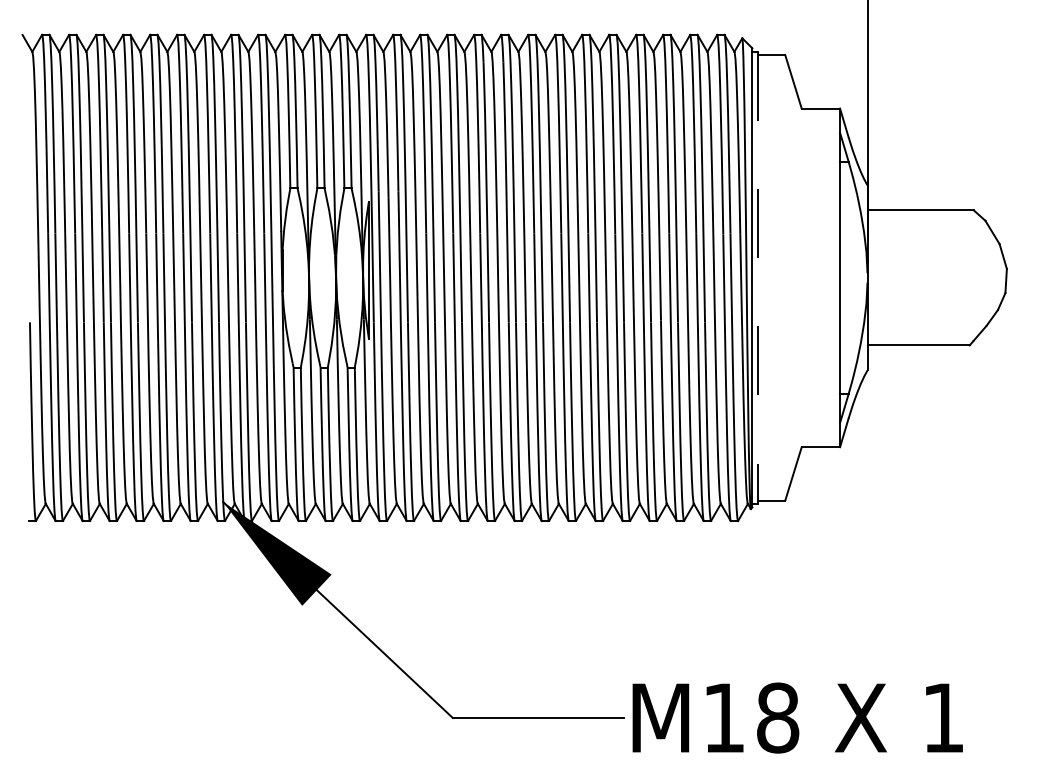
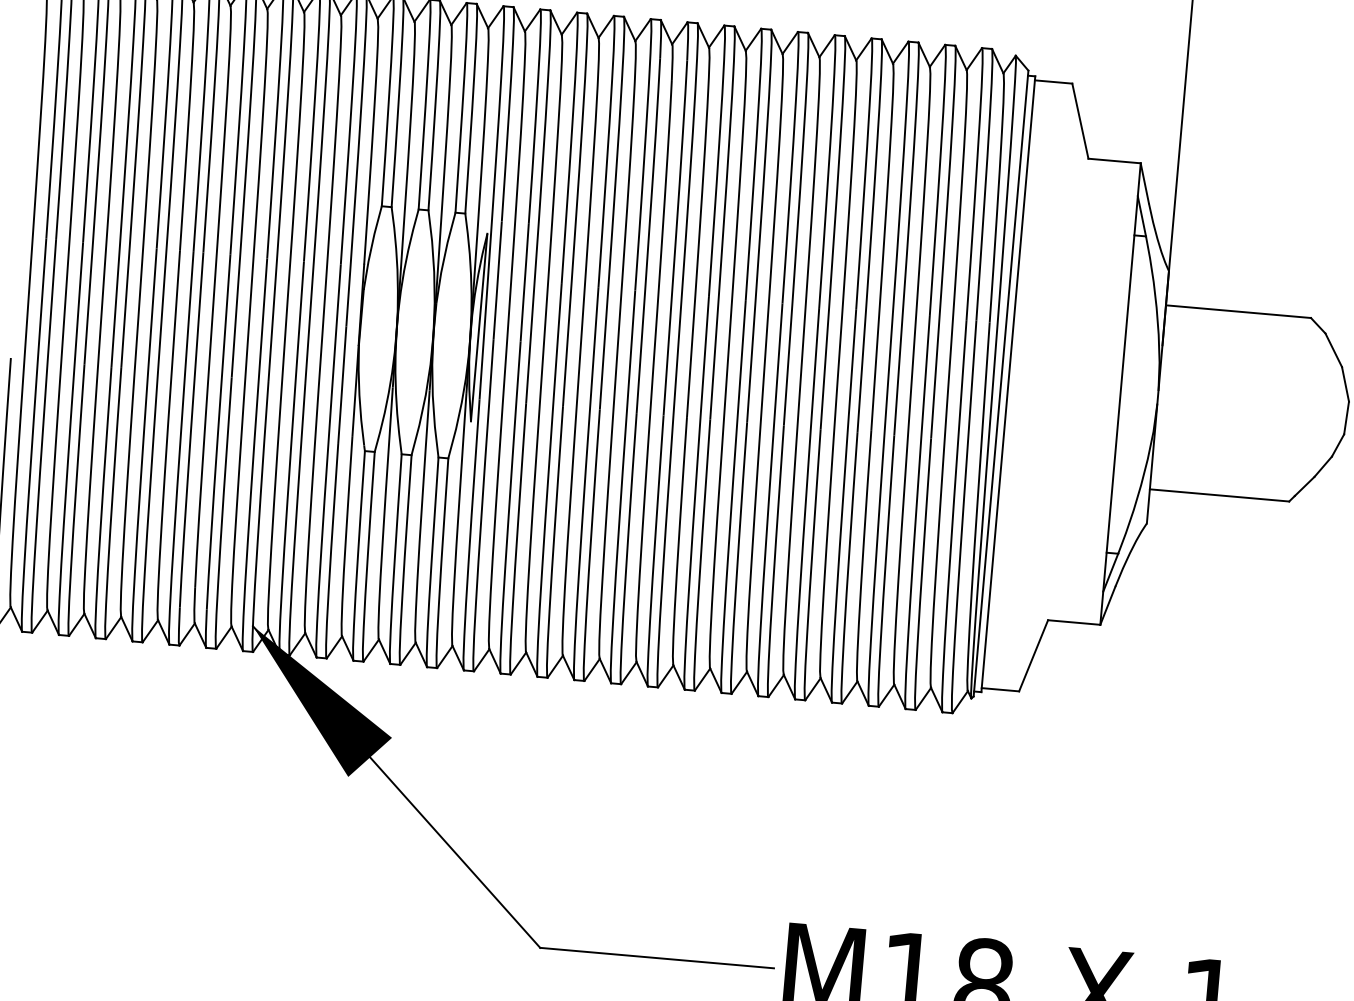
line: (757, 277) -> (1008, 383), dashed -> solid

